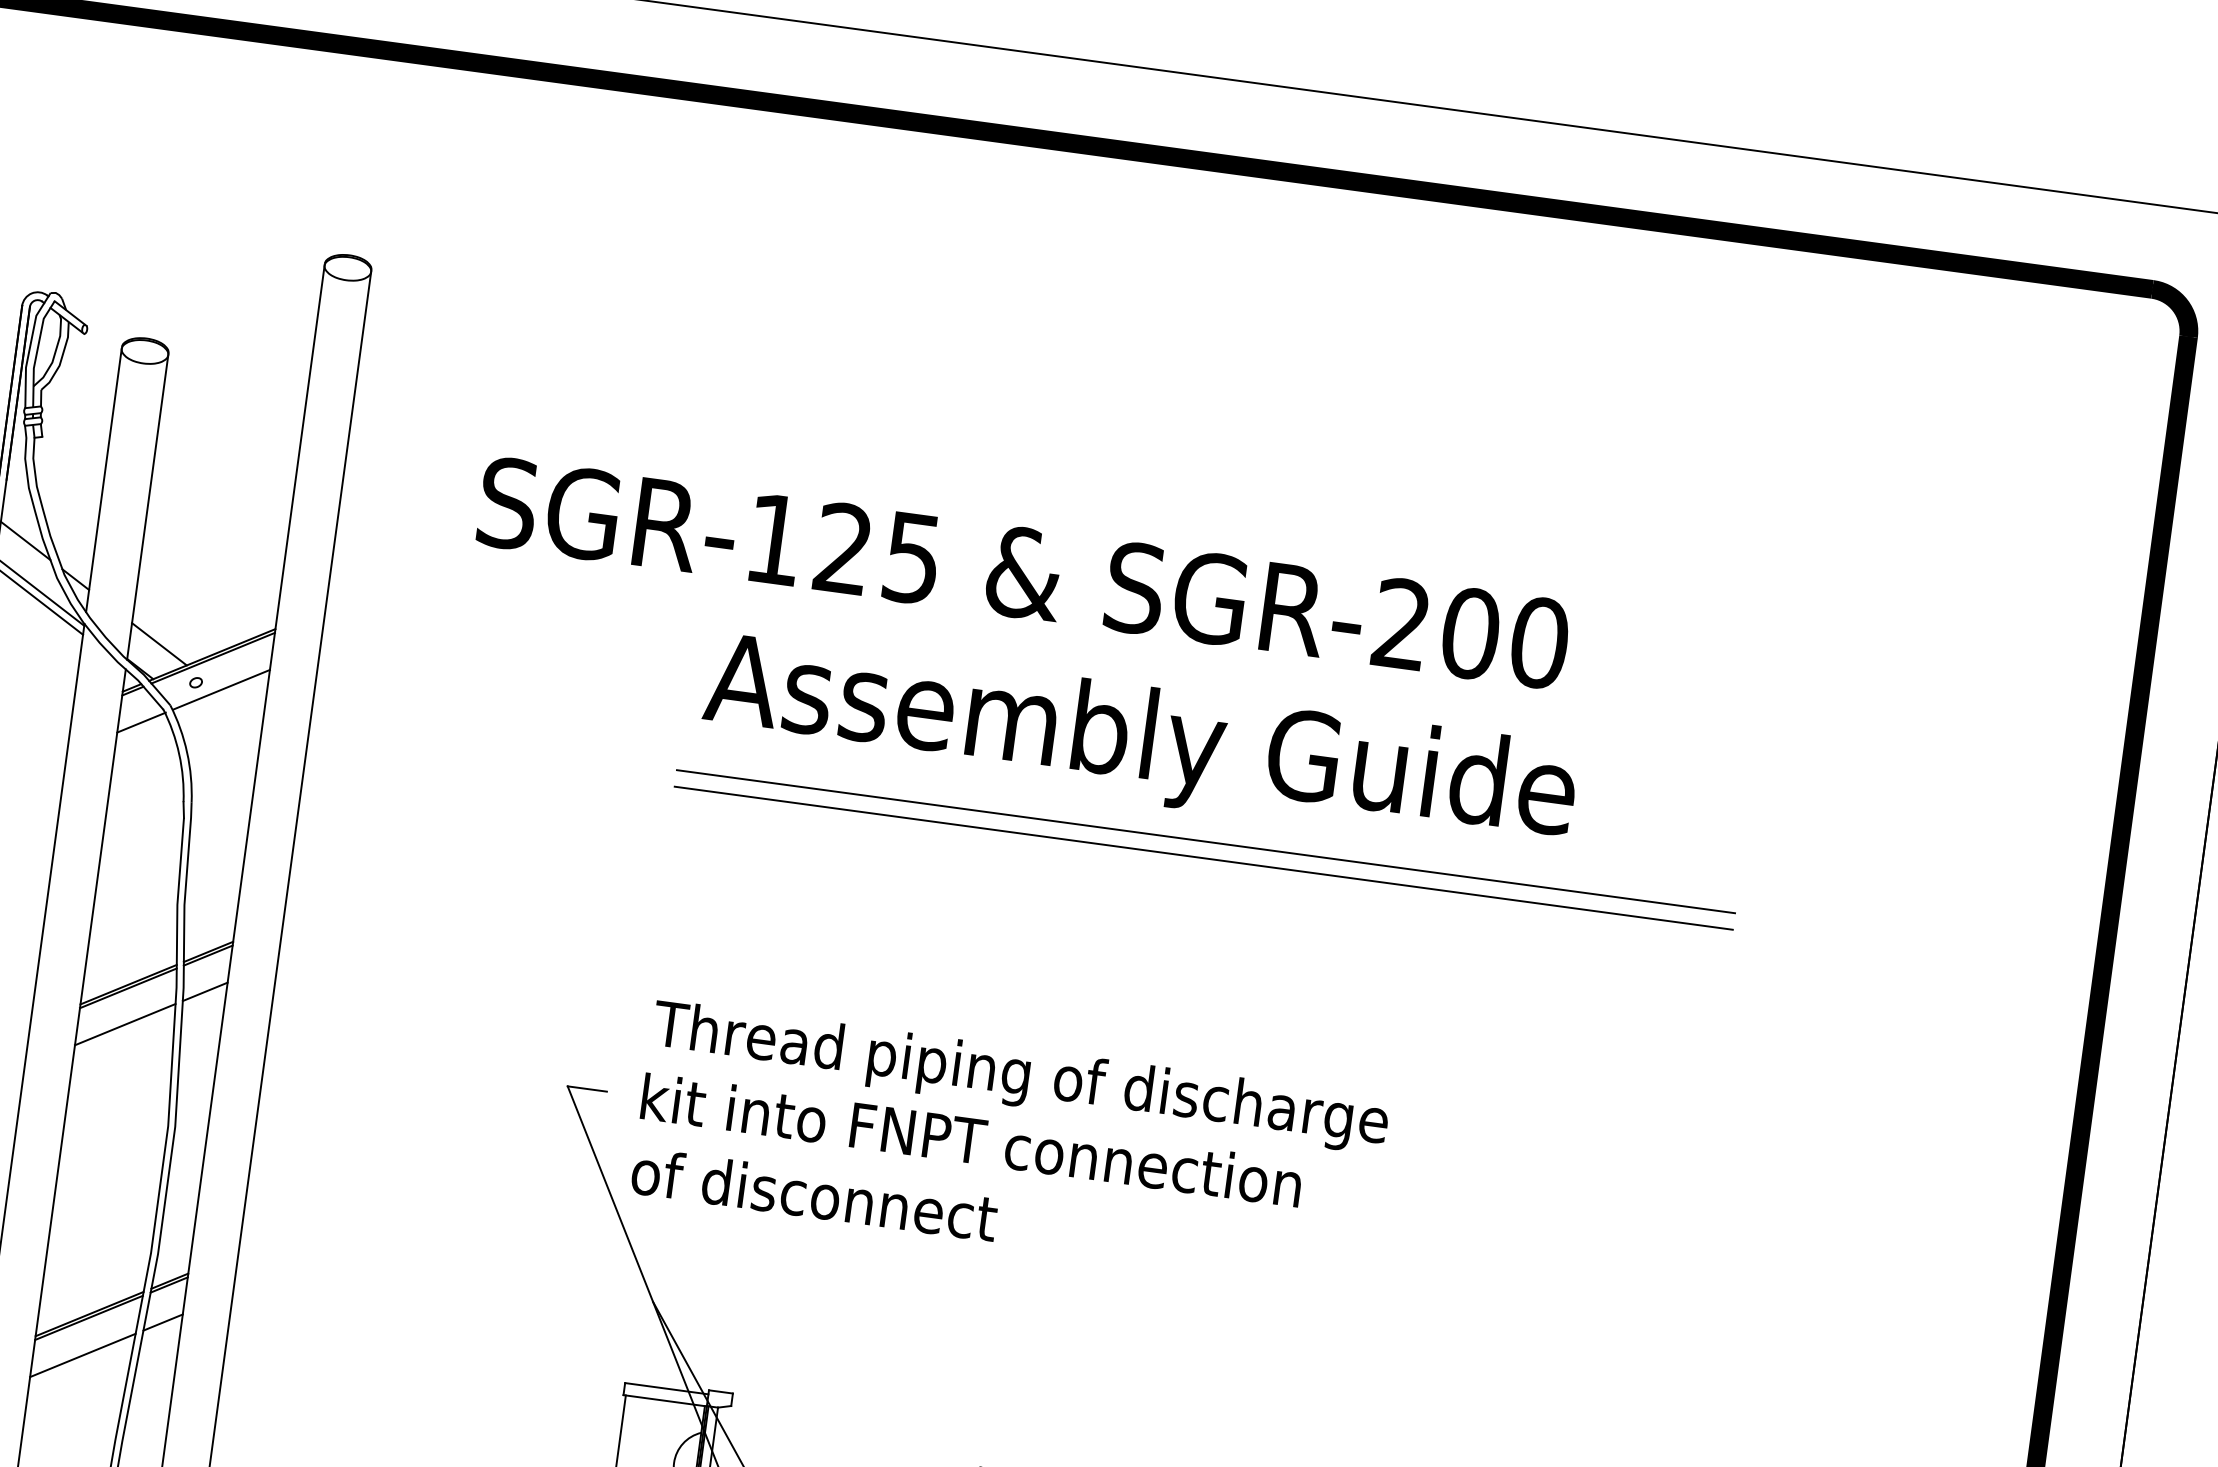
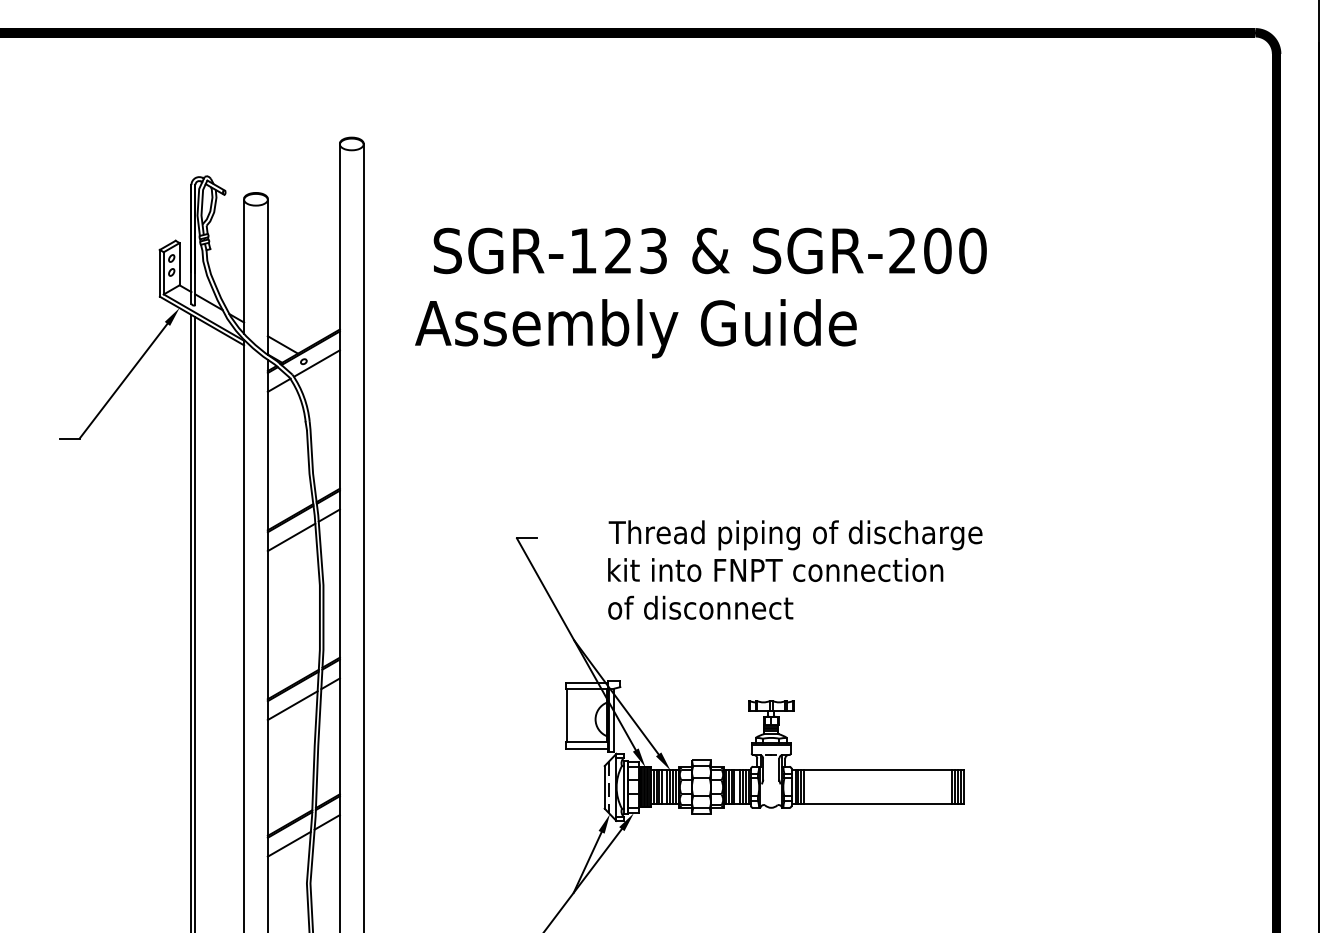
text: (912, 557) -> (653, 250), SGR-125 -> SGR-123
text: (1139, 743) -> (635, 328), moved
line: (1206, 840) -> (819, 372), removed
line: (1203, 858) -> (819, 381), removed
text: (1010, 1144) -> (795, 569), moved

